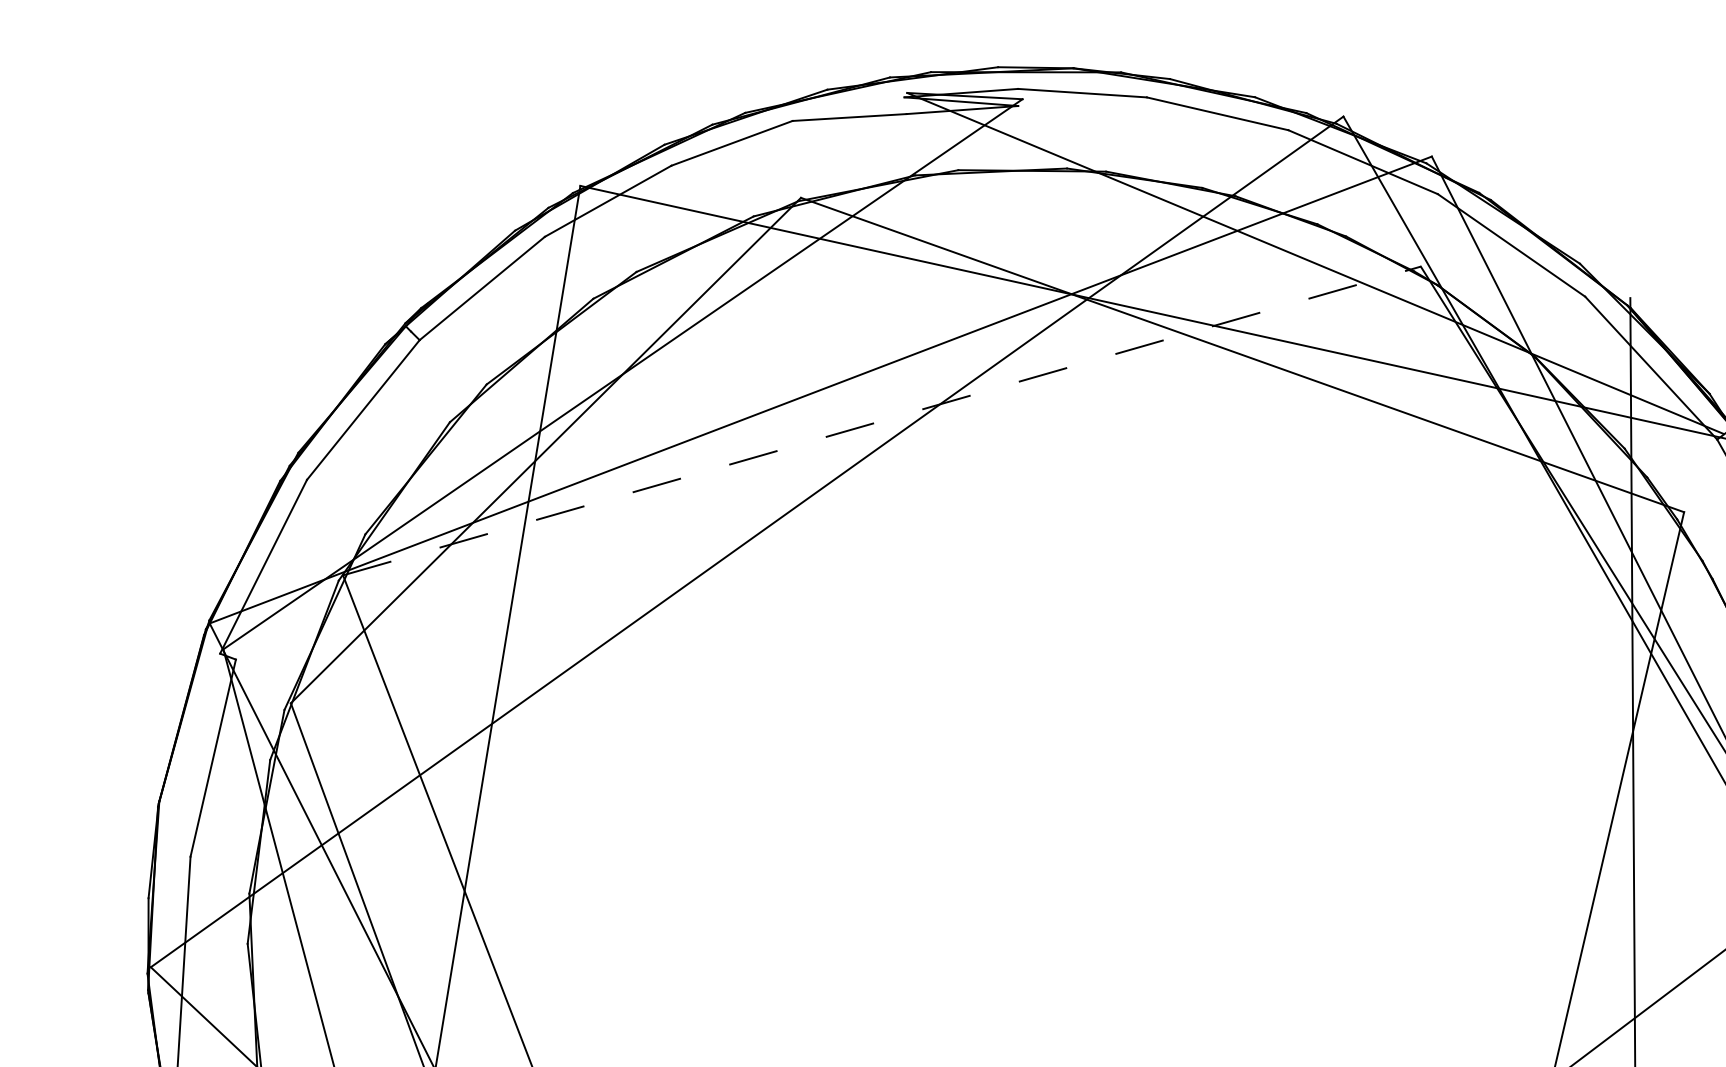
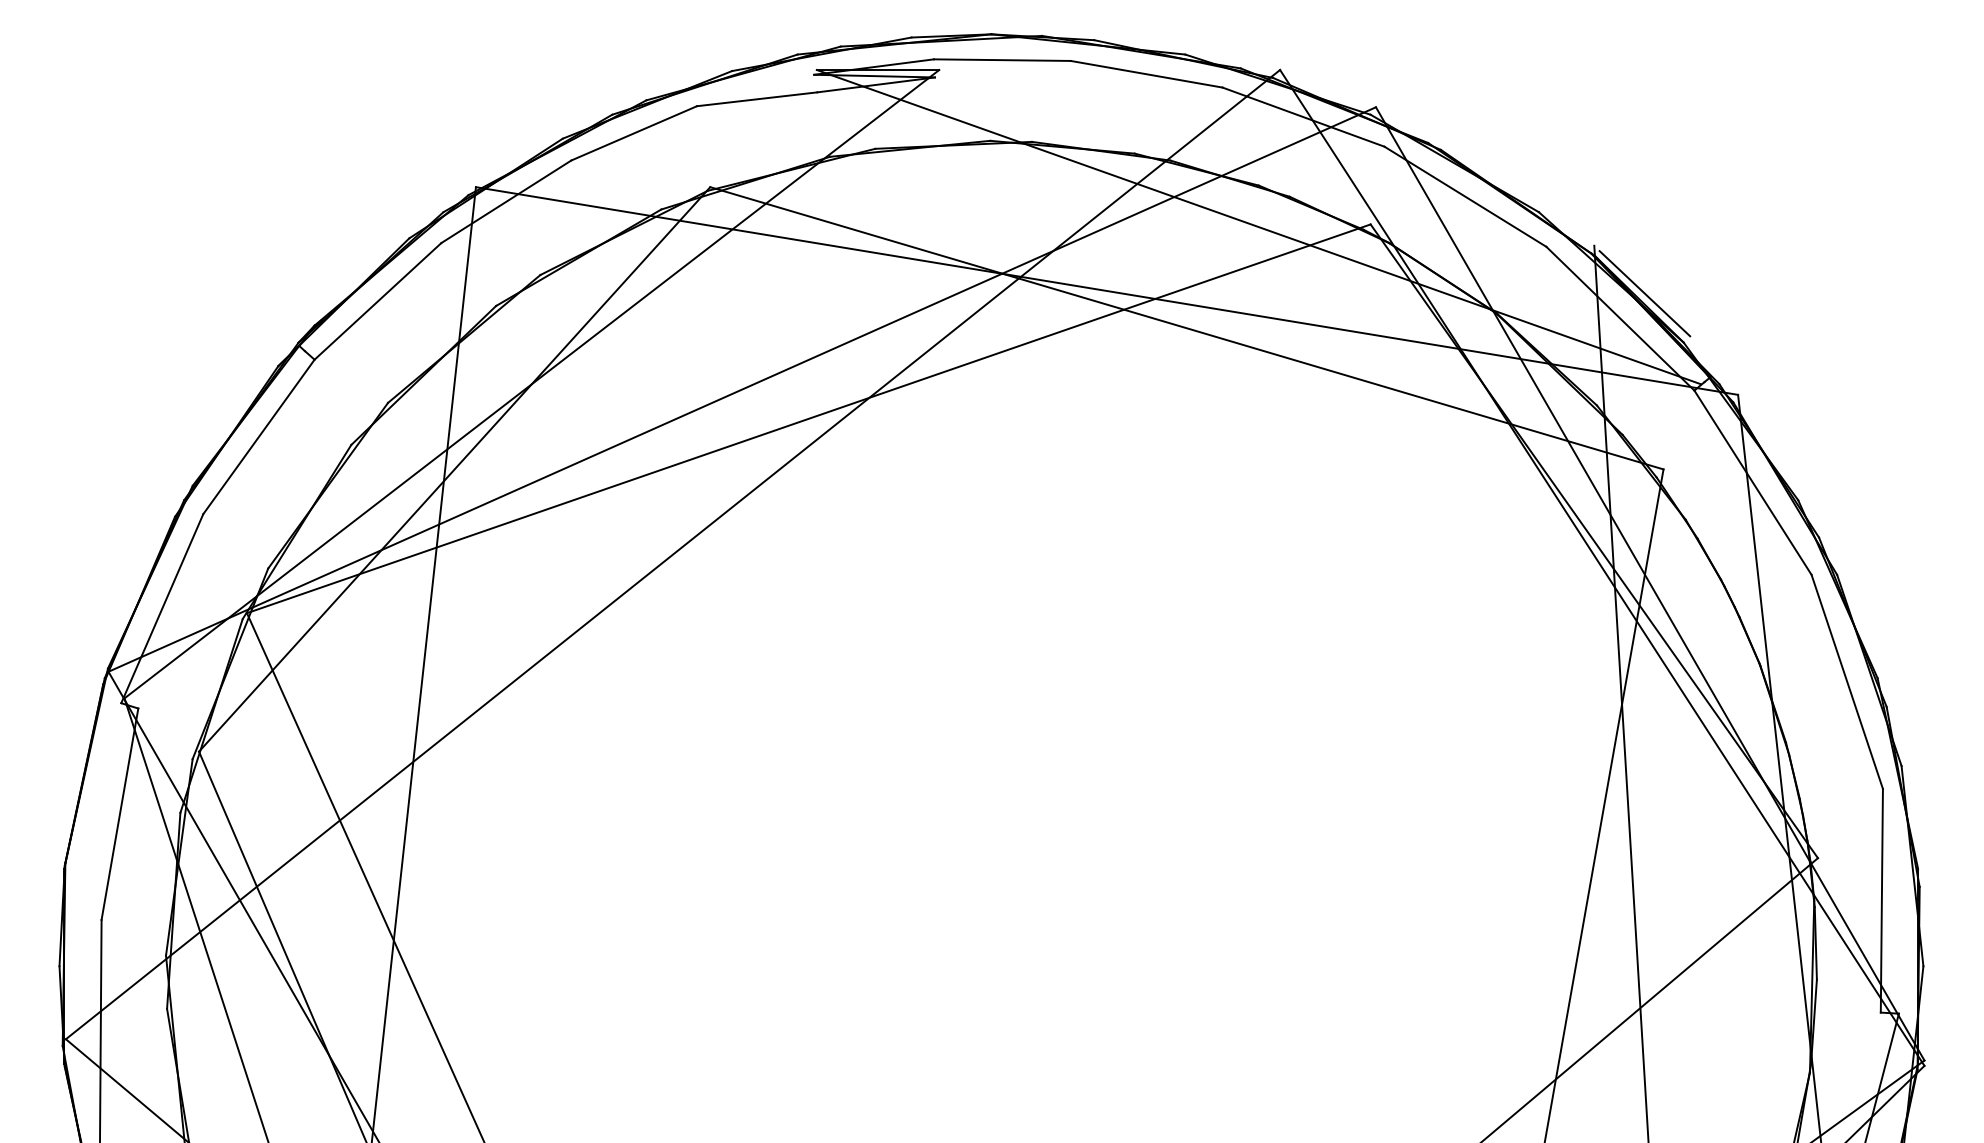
line: (1675, 345) -> (1644, 293), added
line: (881, 420) -> (808, 418), dashed -> solid

